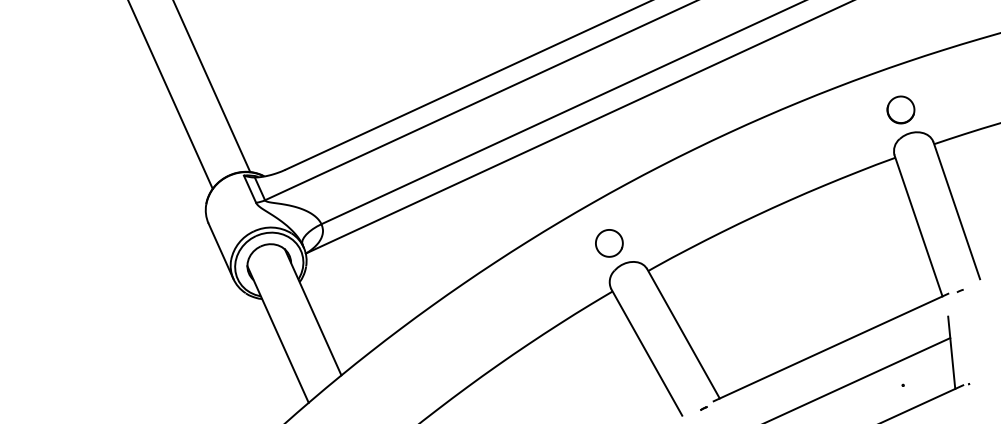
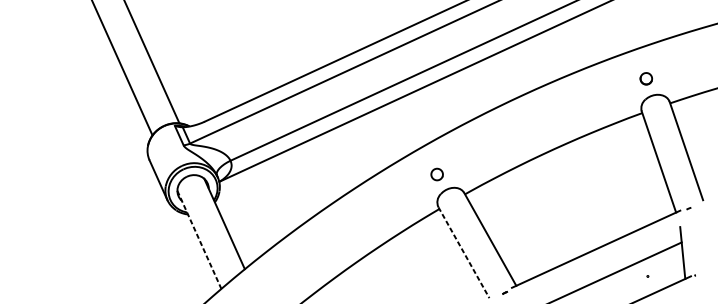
part: (900, 109) -> (646, 78), size x0.6
part: (609, 243) -> (437, 174), size x0.6
line: (278, 334) -> (199, 239), solid -> dashed
line: (646, 352) -> (463, 252), solid -> dashed

